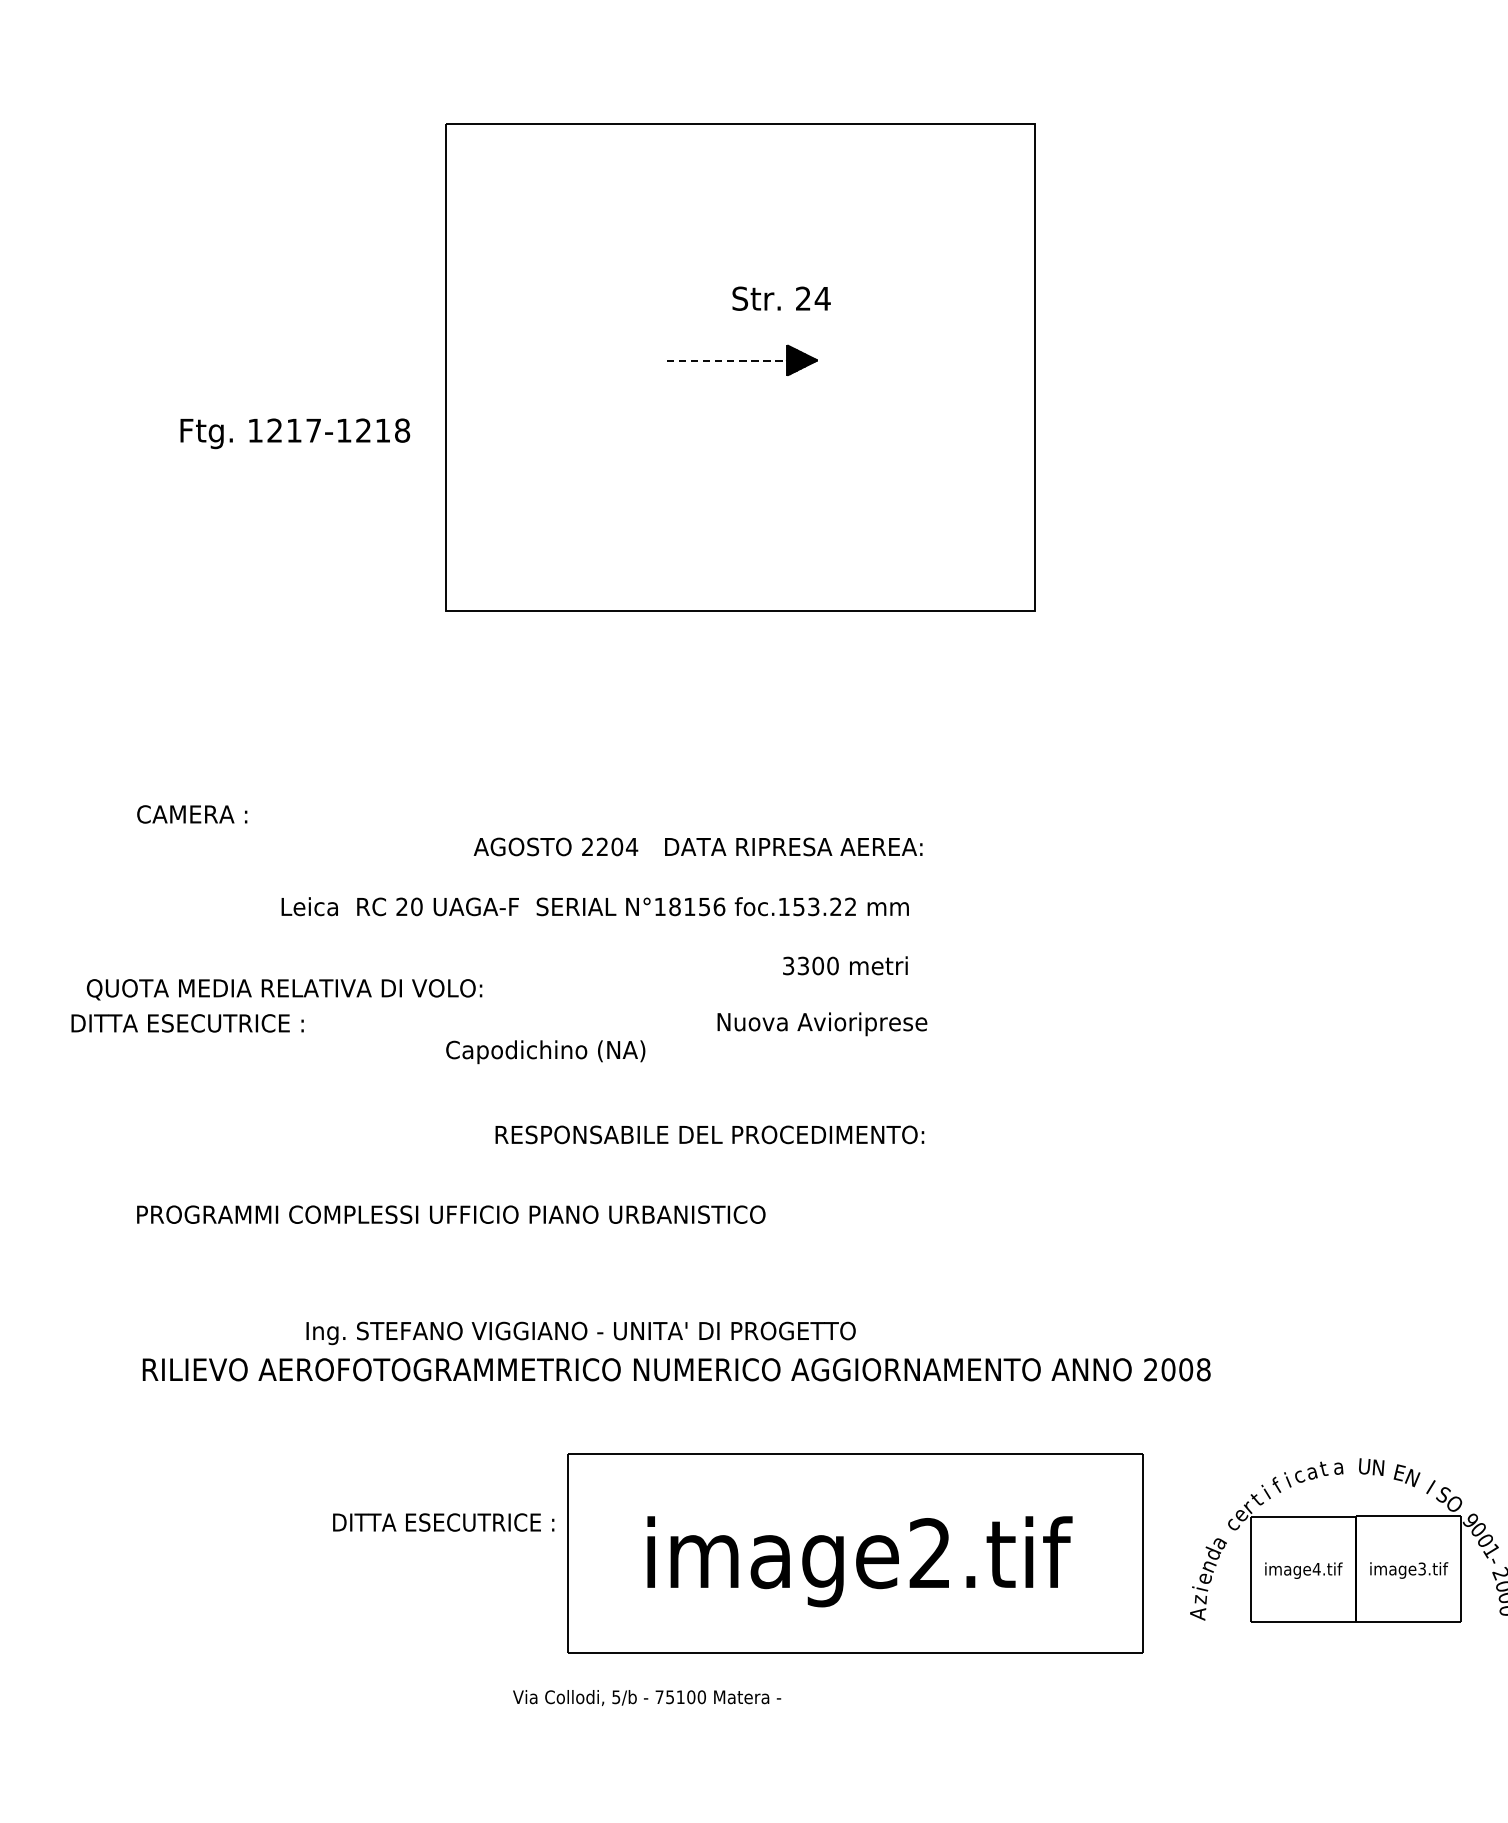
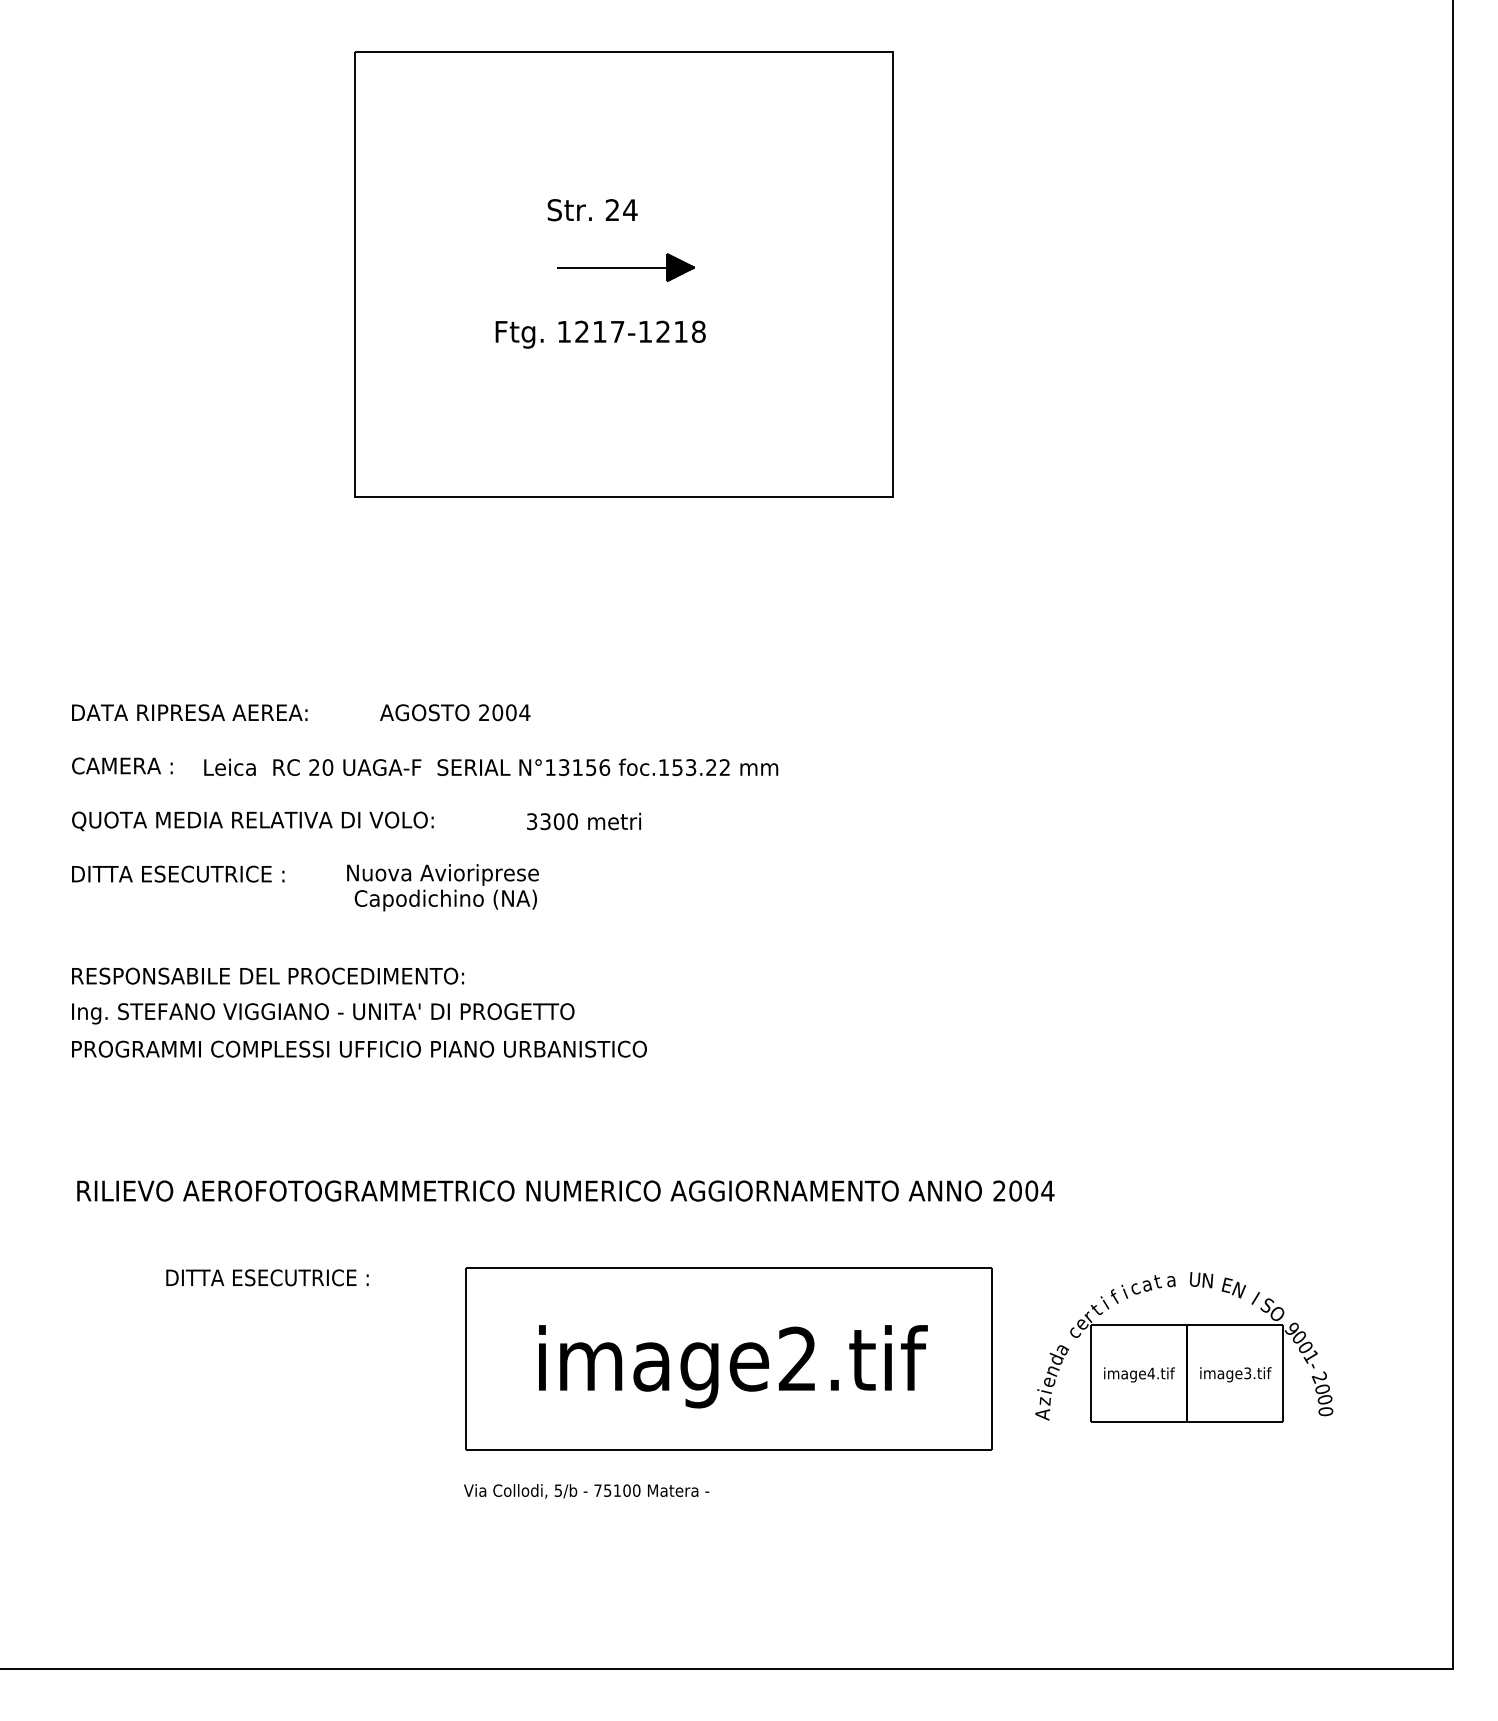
text: (781, 299) -> (592, 210), moved
line: (727, 360) -> (612, 267), dashed -> solid
text: (295, 433) -> (600, 334), moved
text: (192, 813) -> (122, 765), moved
text: (602, 846) -> (497, 712), 2204 -> 2004
text: (793, 846) -> (189, 712), moved
text: (675, 906) -> (564, 767), N°18156 -> N°13156
text: (844, 965) -> (583, 821), moved
text: (284, 989) -> (252, 821), moved
text: (187, 1022) -> (178, 873), moved
text: (821, 1023) -> (442, 874), moved
text: (710, 1134) -> (268, 975), moved
text: (581, 1333) -> (323, 1013), moved
text: (1203, 1369) -> (1047, 1190), 2008 -> 2004
text: (443, 1522) -> (267, 1277), moved
text: (646, 1698) -> (586, 1491), moved

